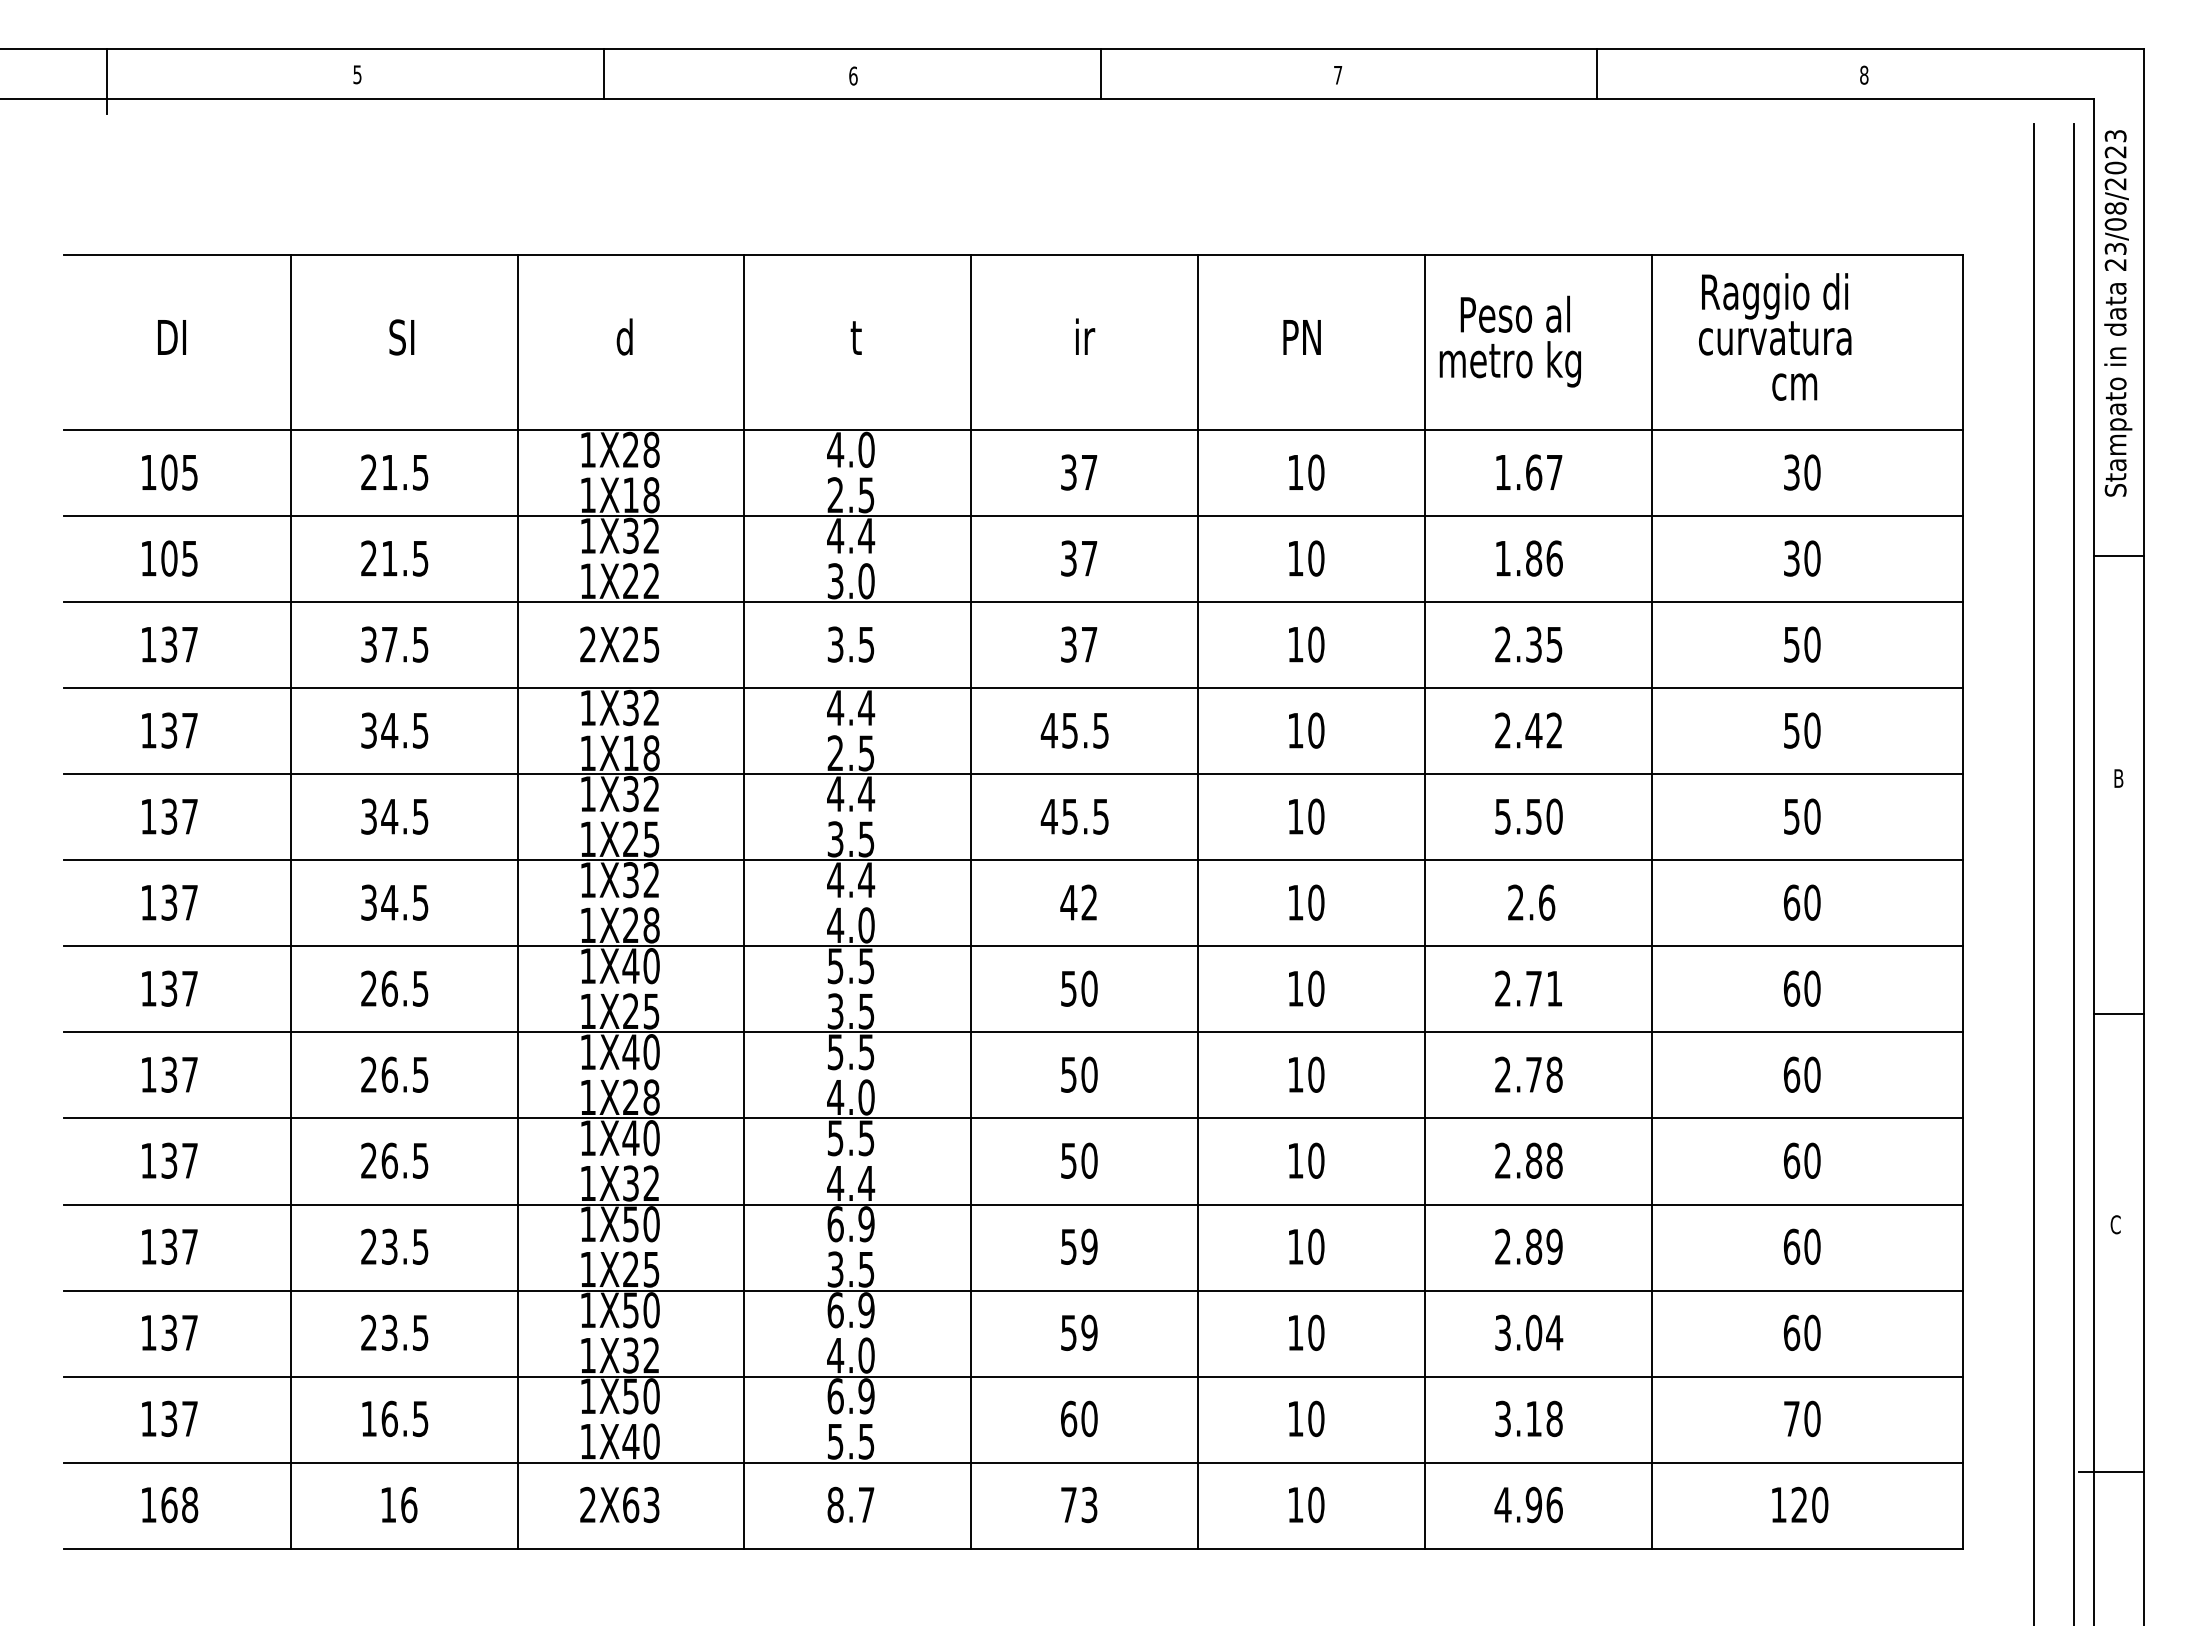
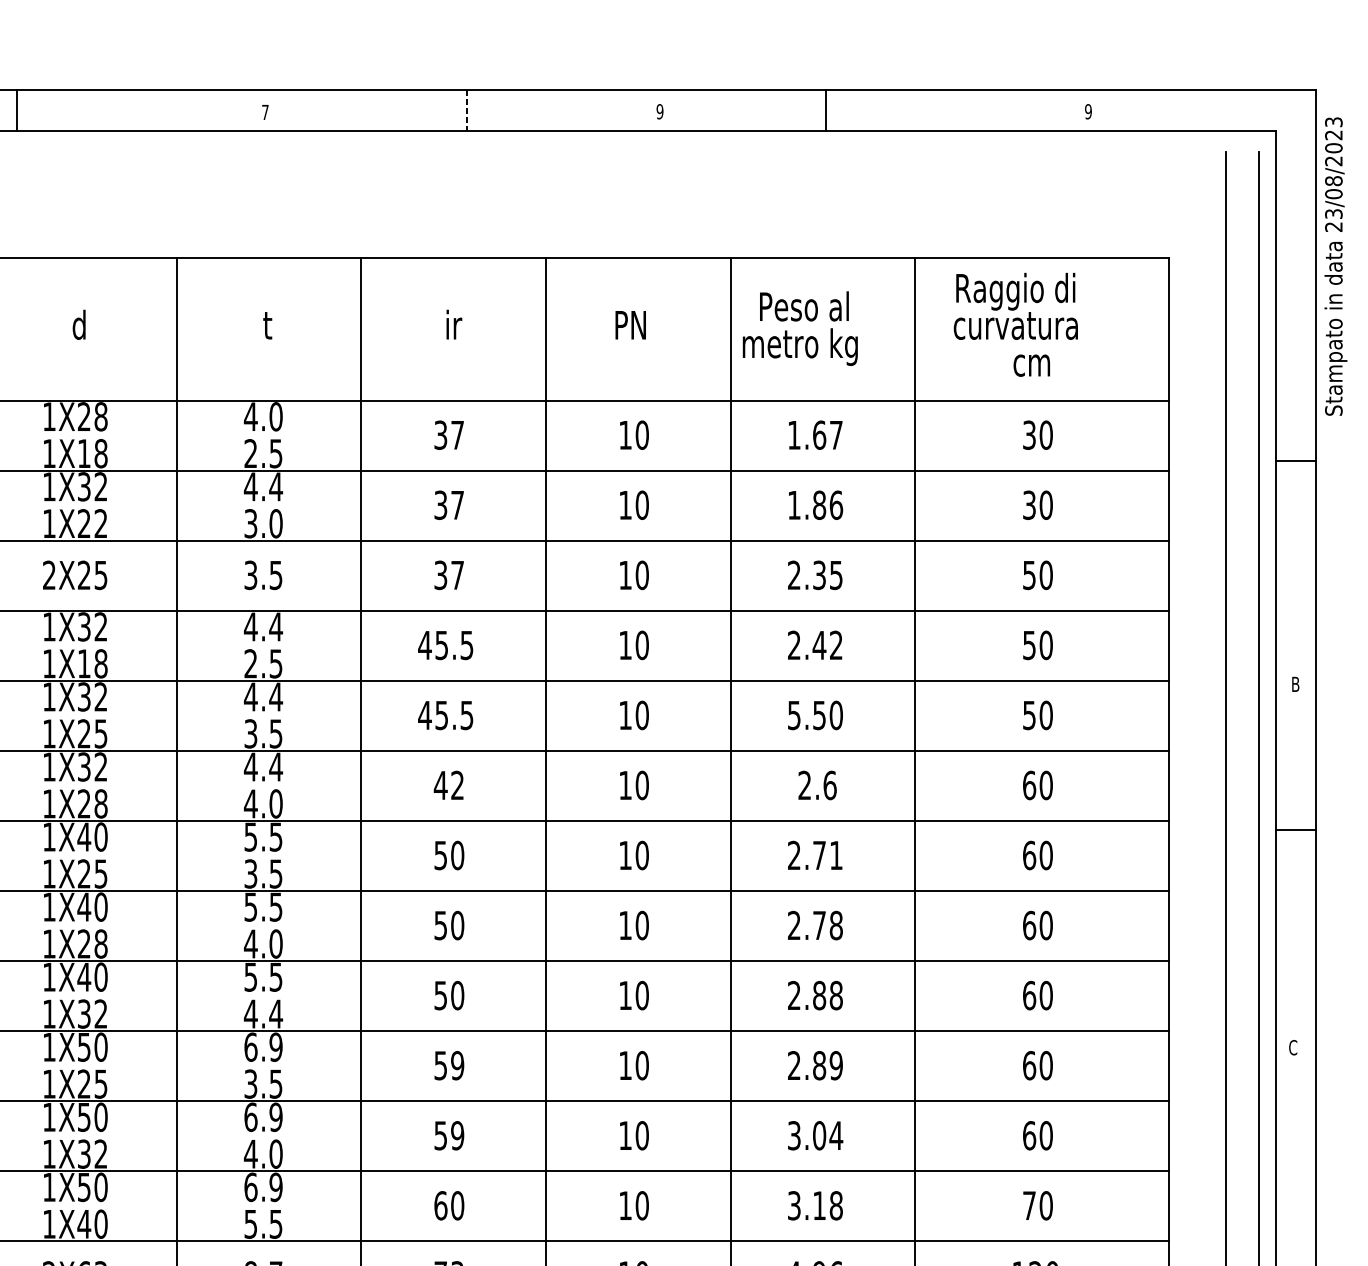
line: (603, 73) -> (17, 110), moved
line: (1100, 73) -> (466, 110), solid -> dashed
line: (1597, 73) -> (826, 110), moved
text: (1337, 74) -> (659, 111), 7 -> 9
text: (853, 75) -> (265, 111), 6 -> 7
text: (1864, 75) -> (1088, 111), 8 -> 9
text: (2118, 313) -> (1336, 266), moved
line: (2118, 556) -> (1295, 461), moved
line: (2118, 1013) -> (1295, 830), moved
line: (2111, 1471) -> (1289, 1248), removed

